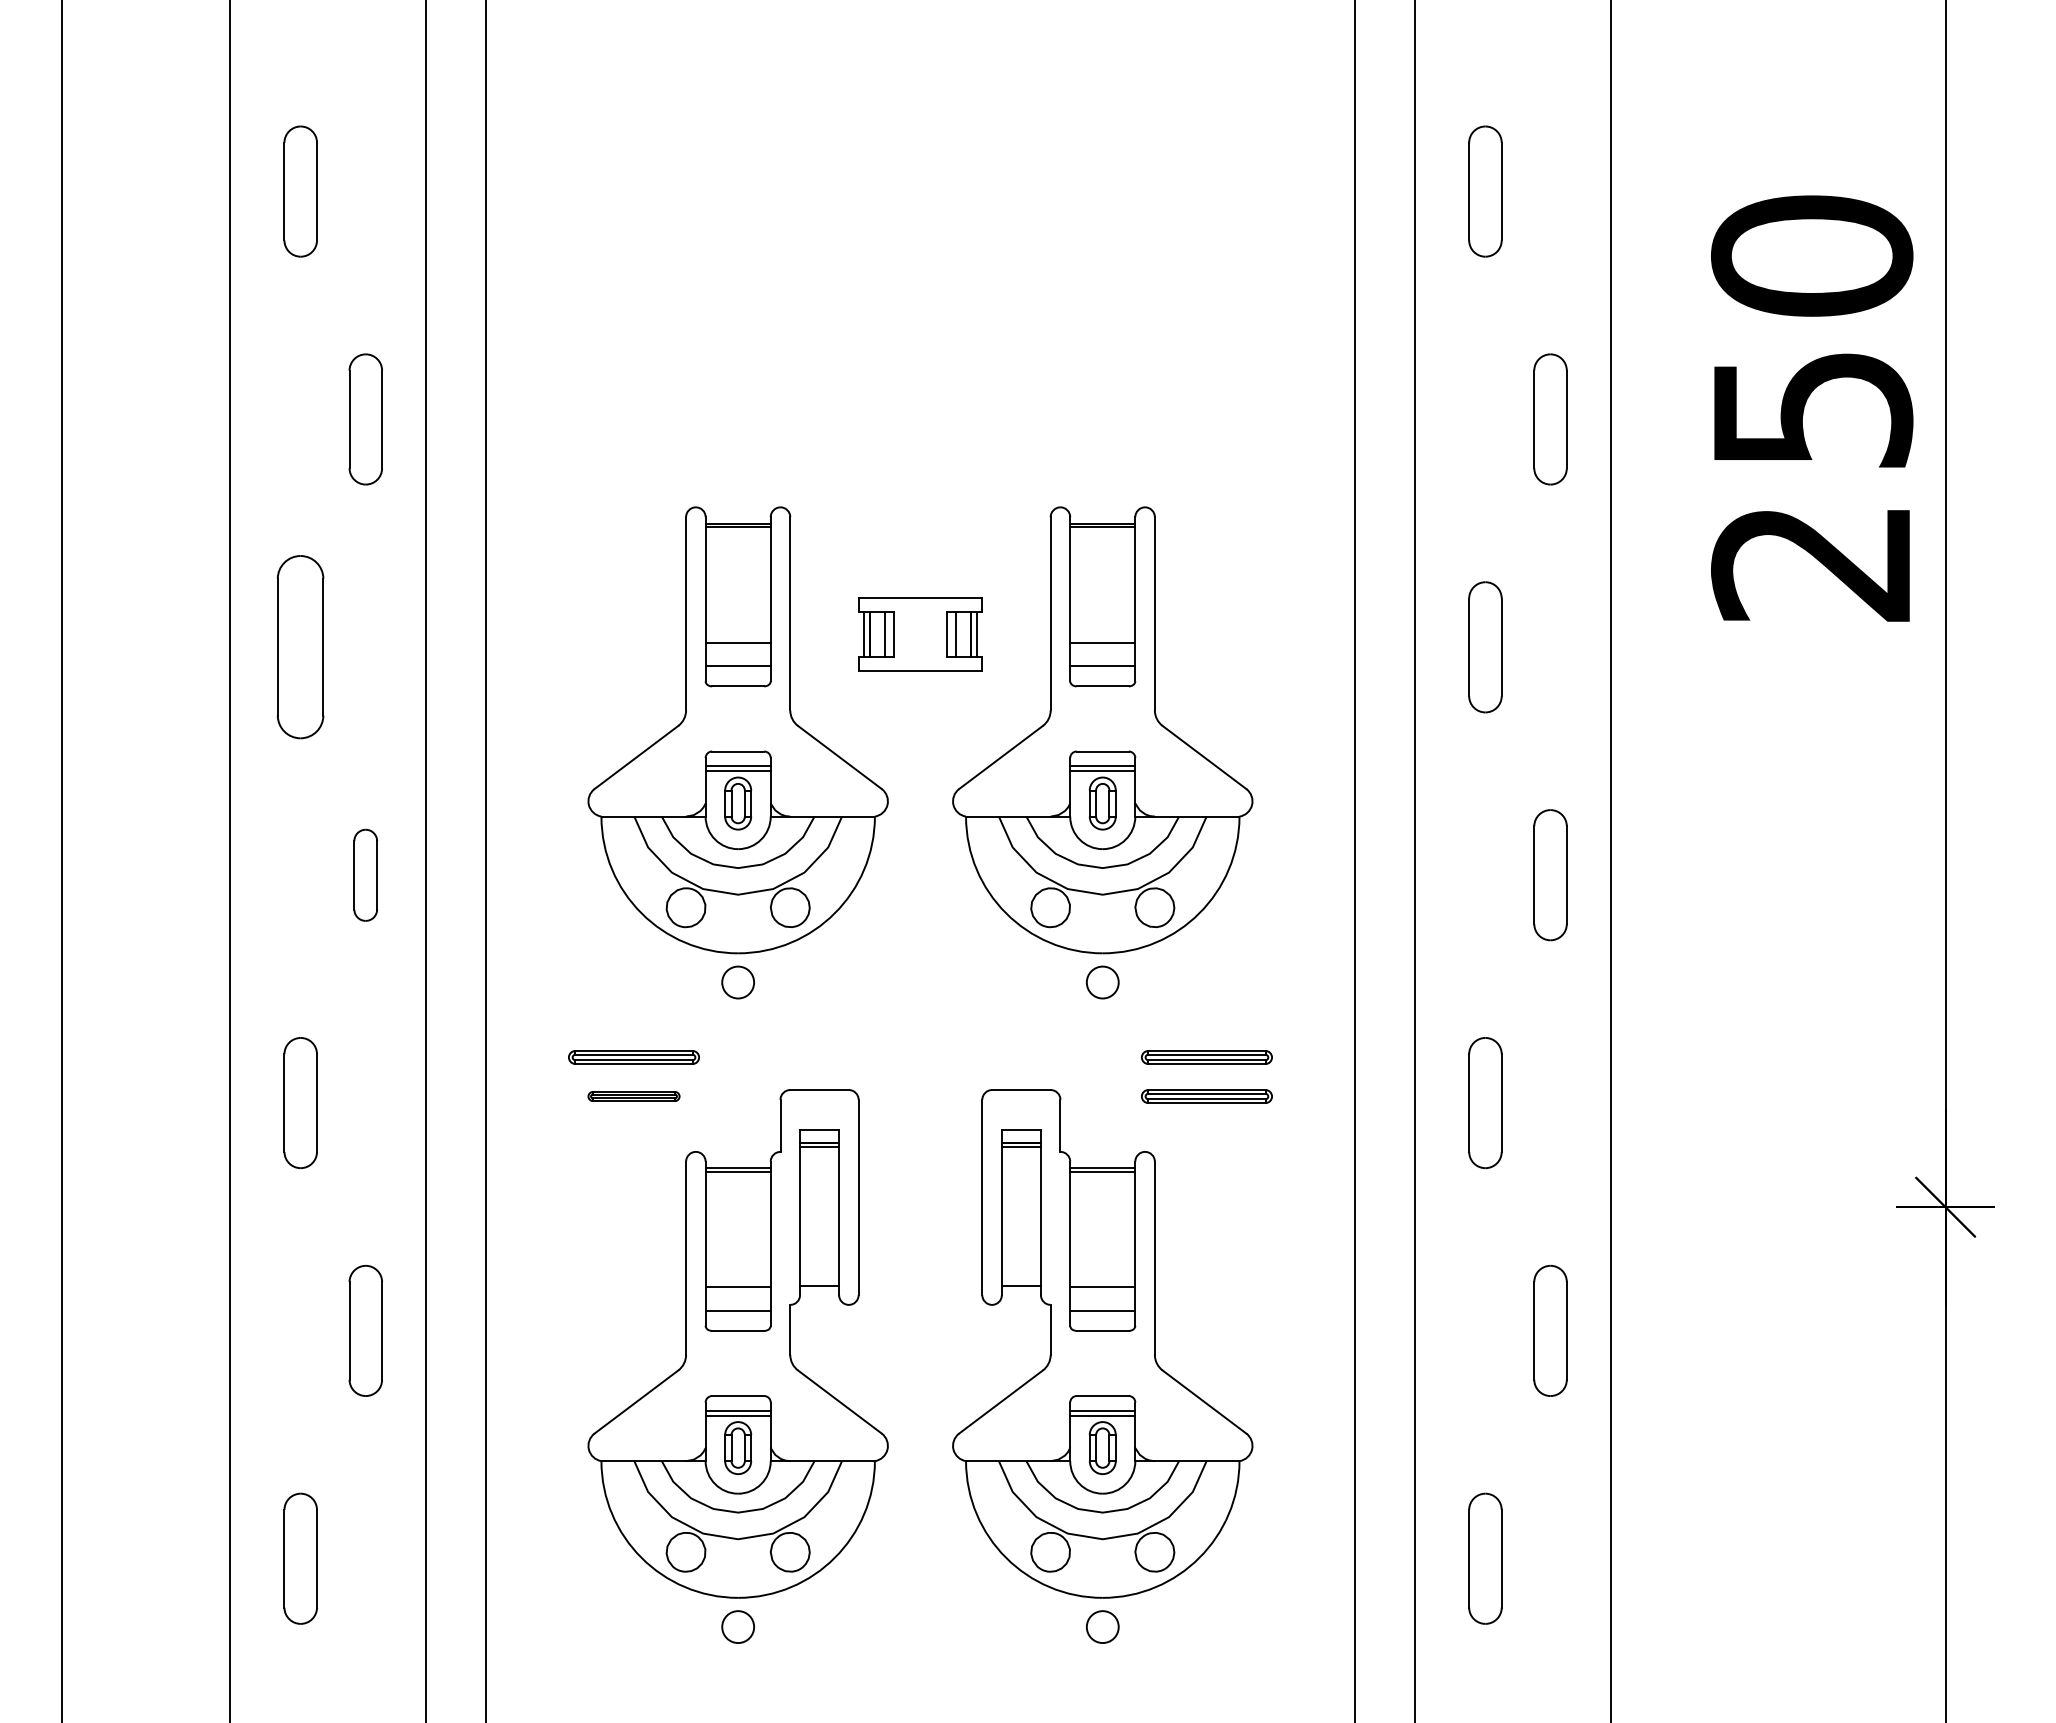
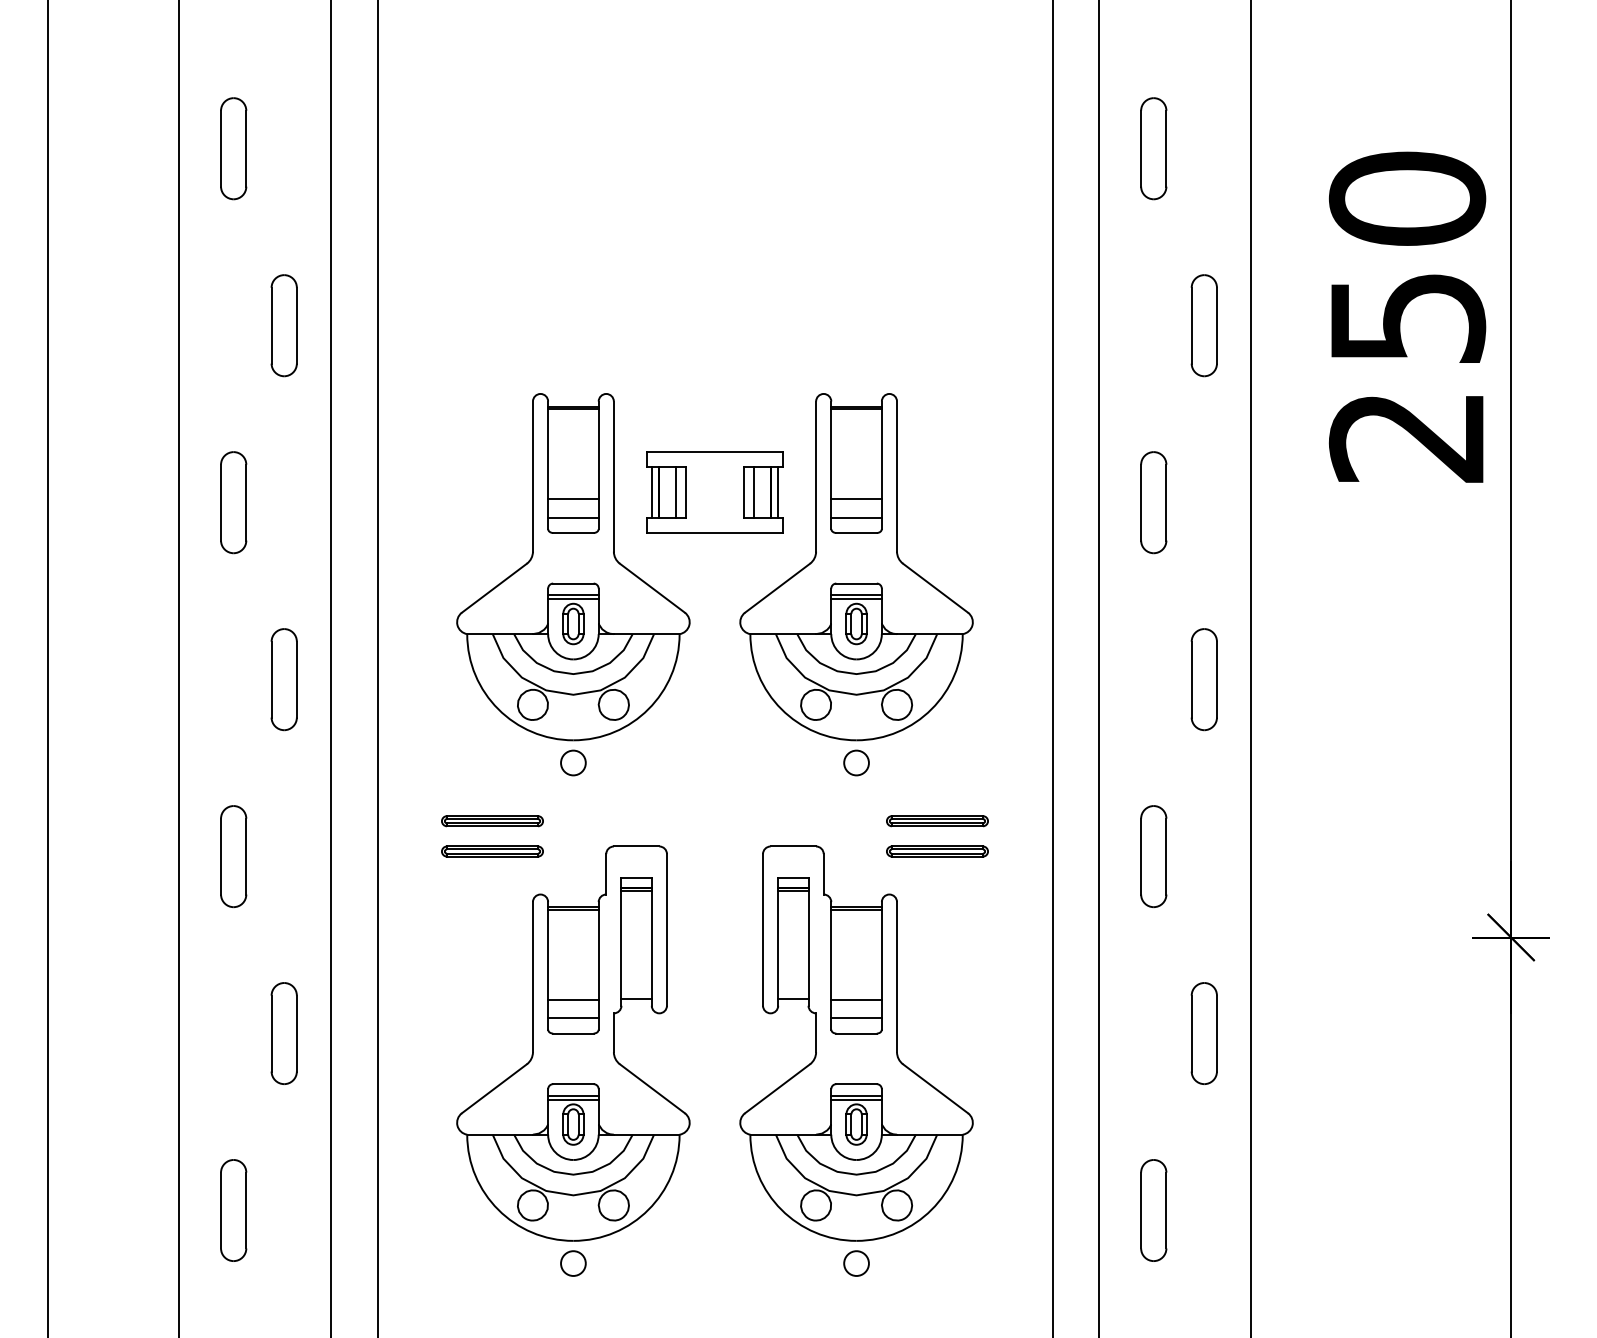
part: (919, 634) -> (714, 492), size x1.43
part: (300, 647) -> (233, 502), size x0.71
part: (364, 875) -> (283, 679), size x1.43
part: (633, 1096) -> (492, 851), size x1.43

